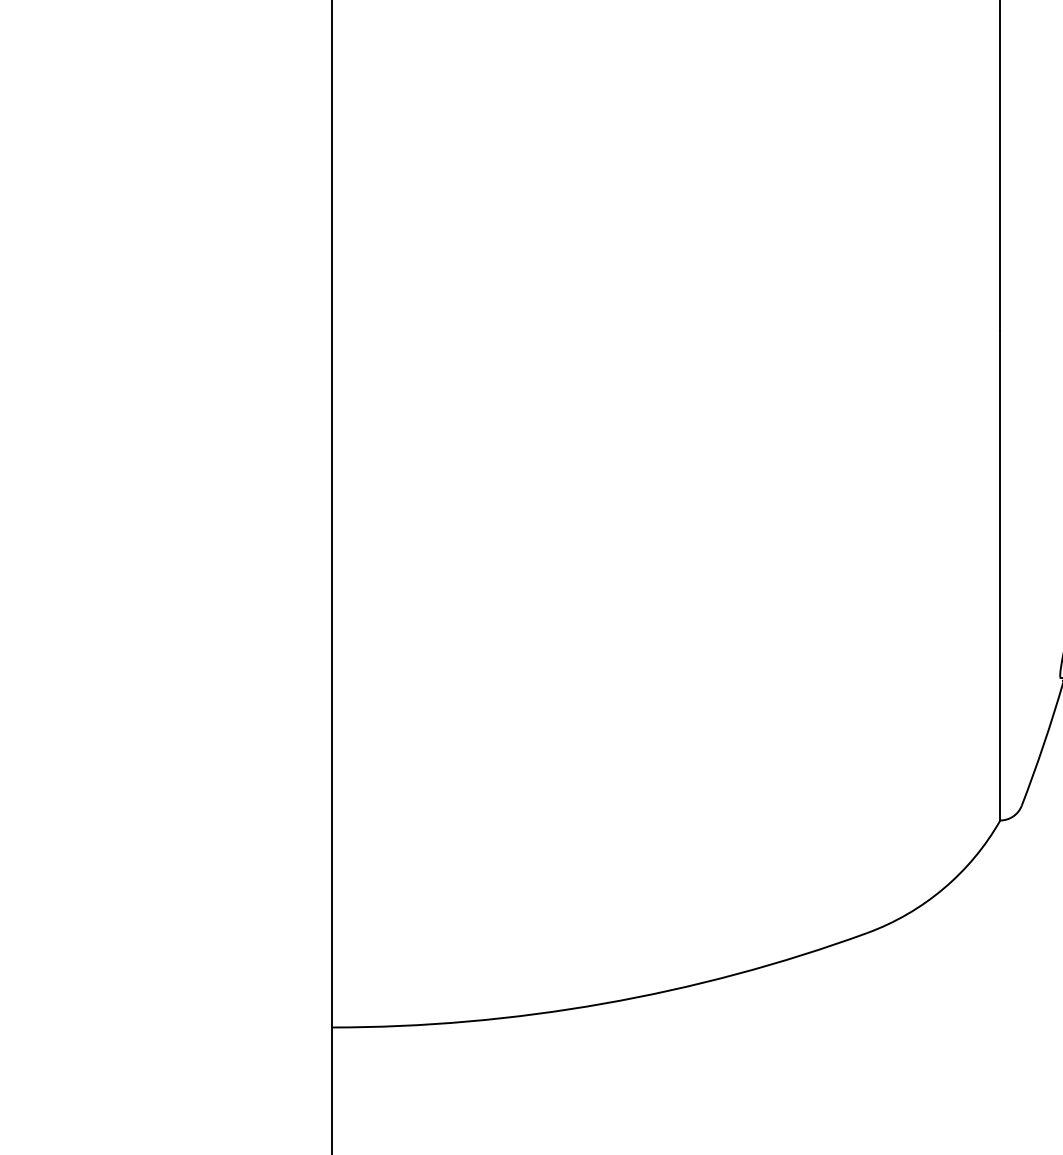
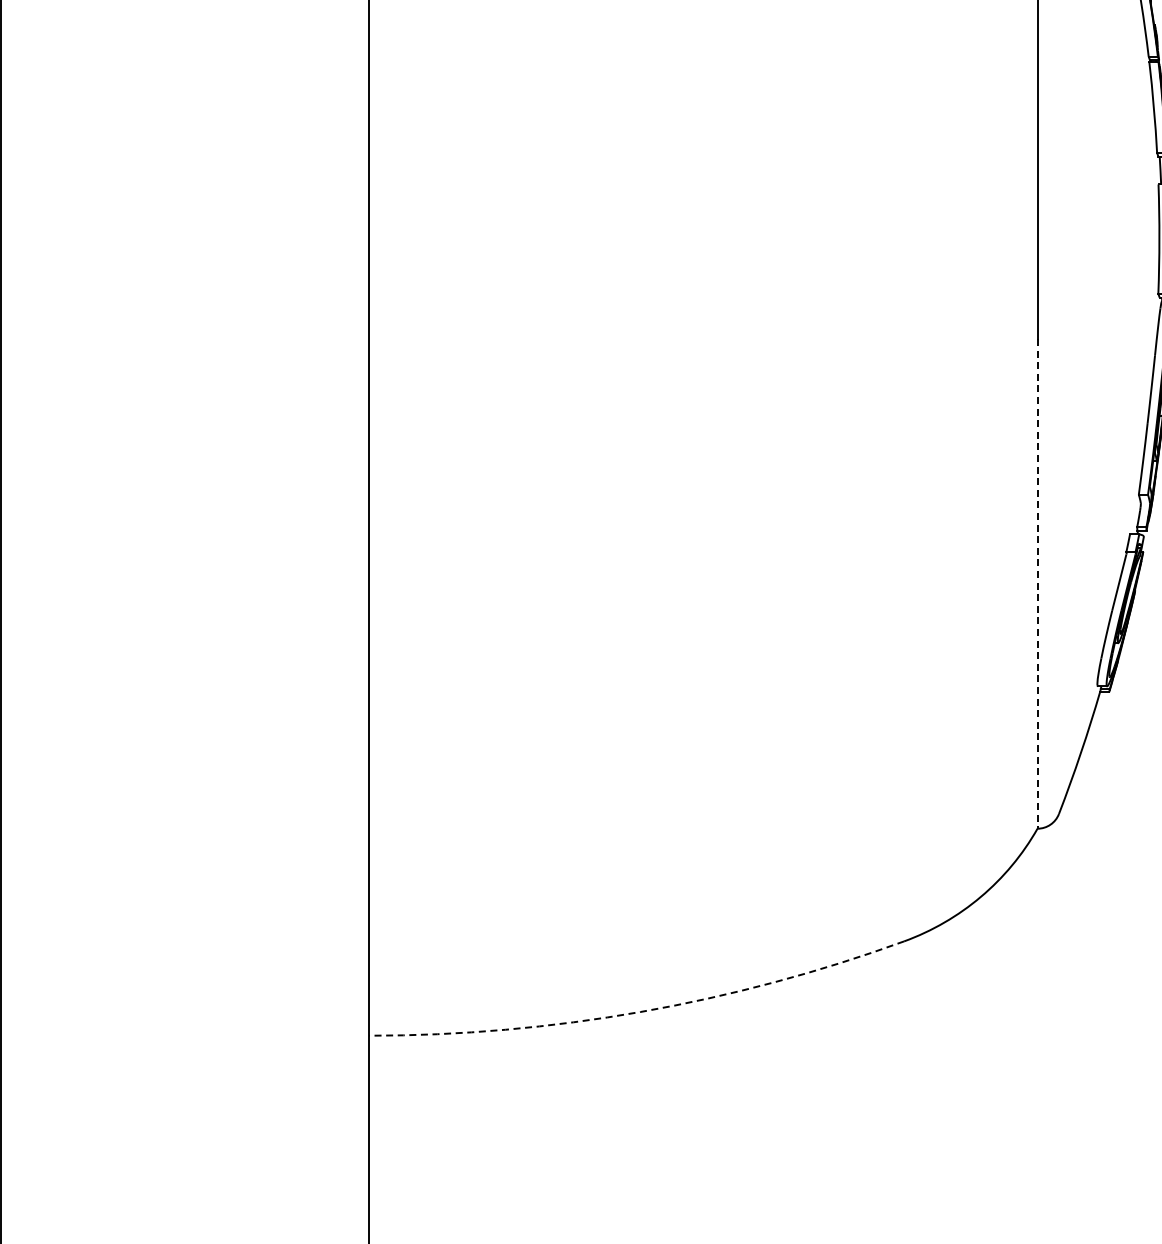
line: (1000, 575) -> (1037, 583), solid -> dashed
arc: (603, 1003) -> (640, 1011), solid -> dashed

